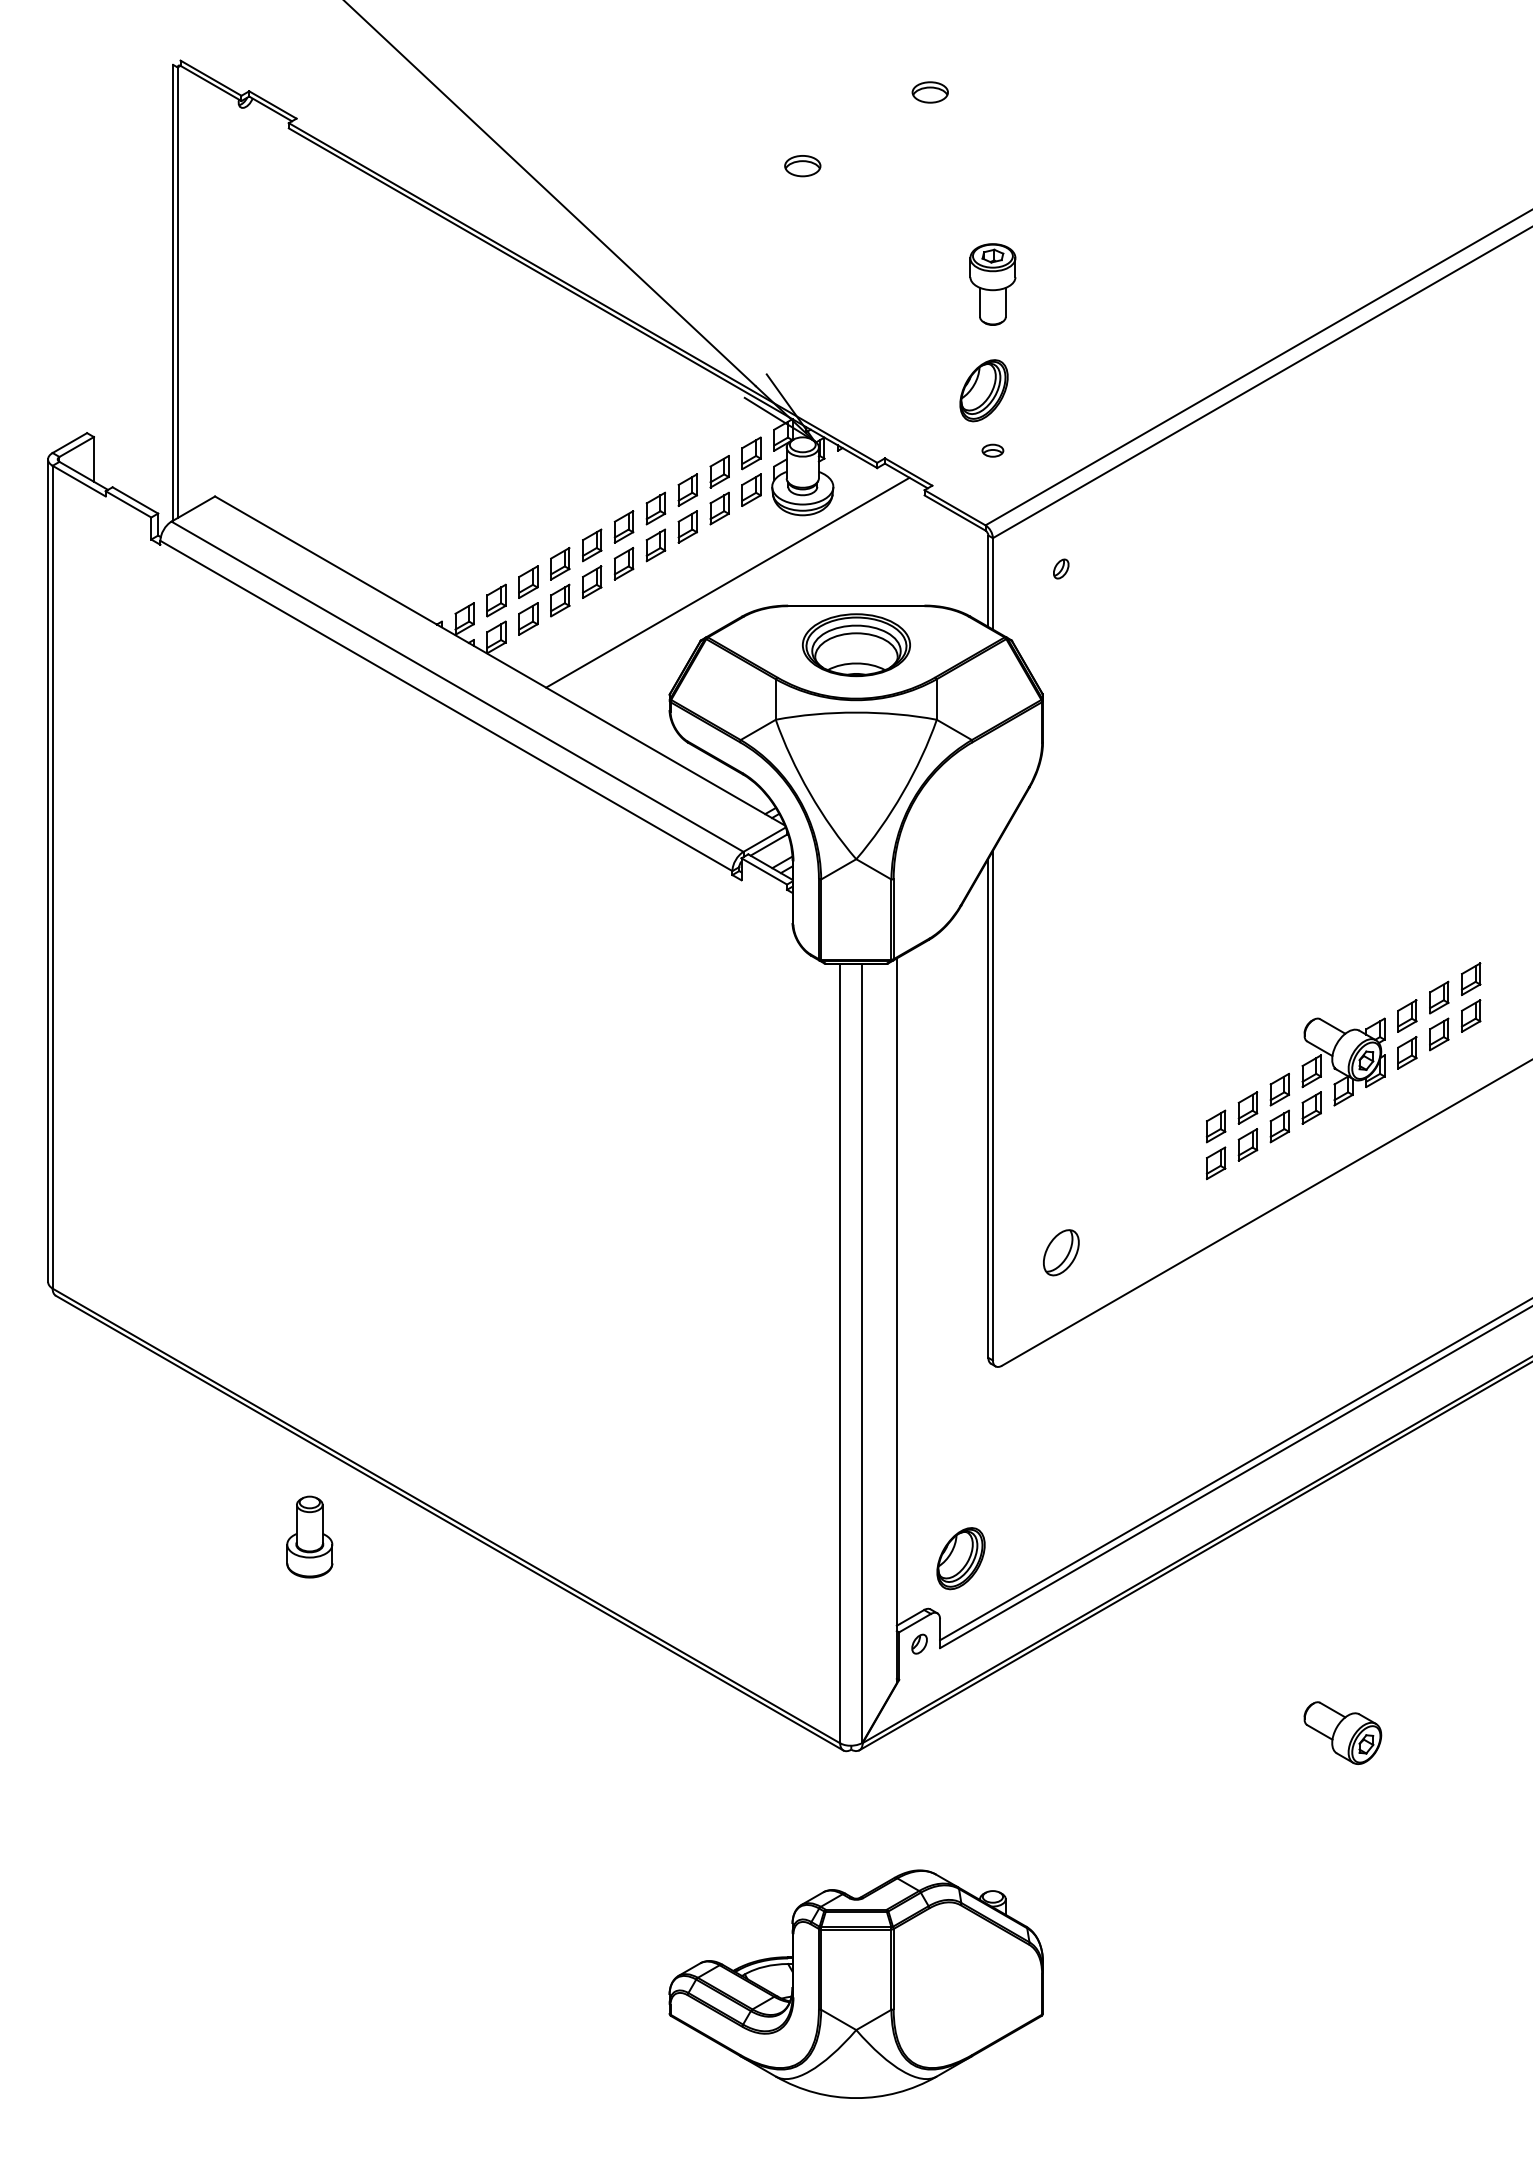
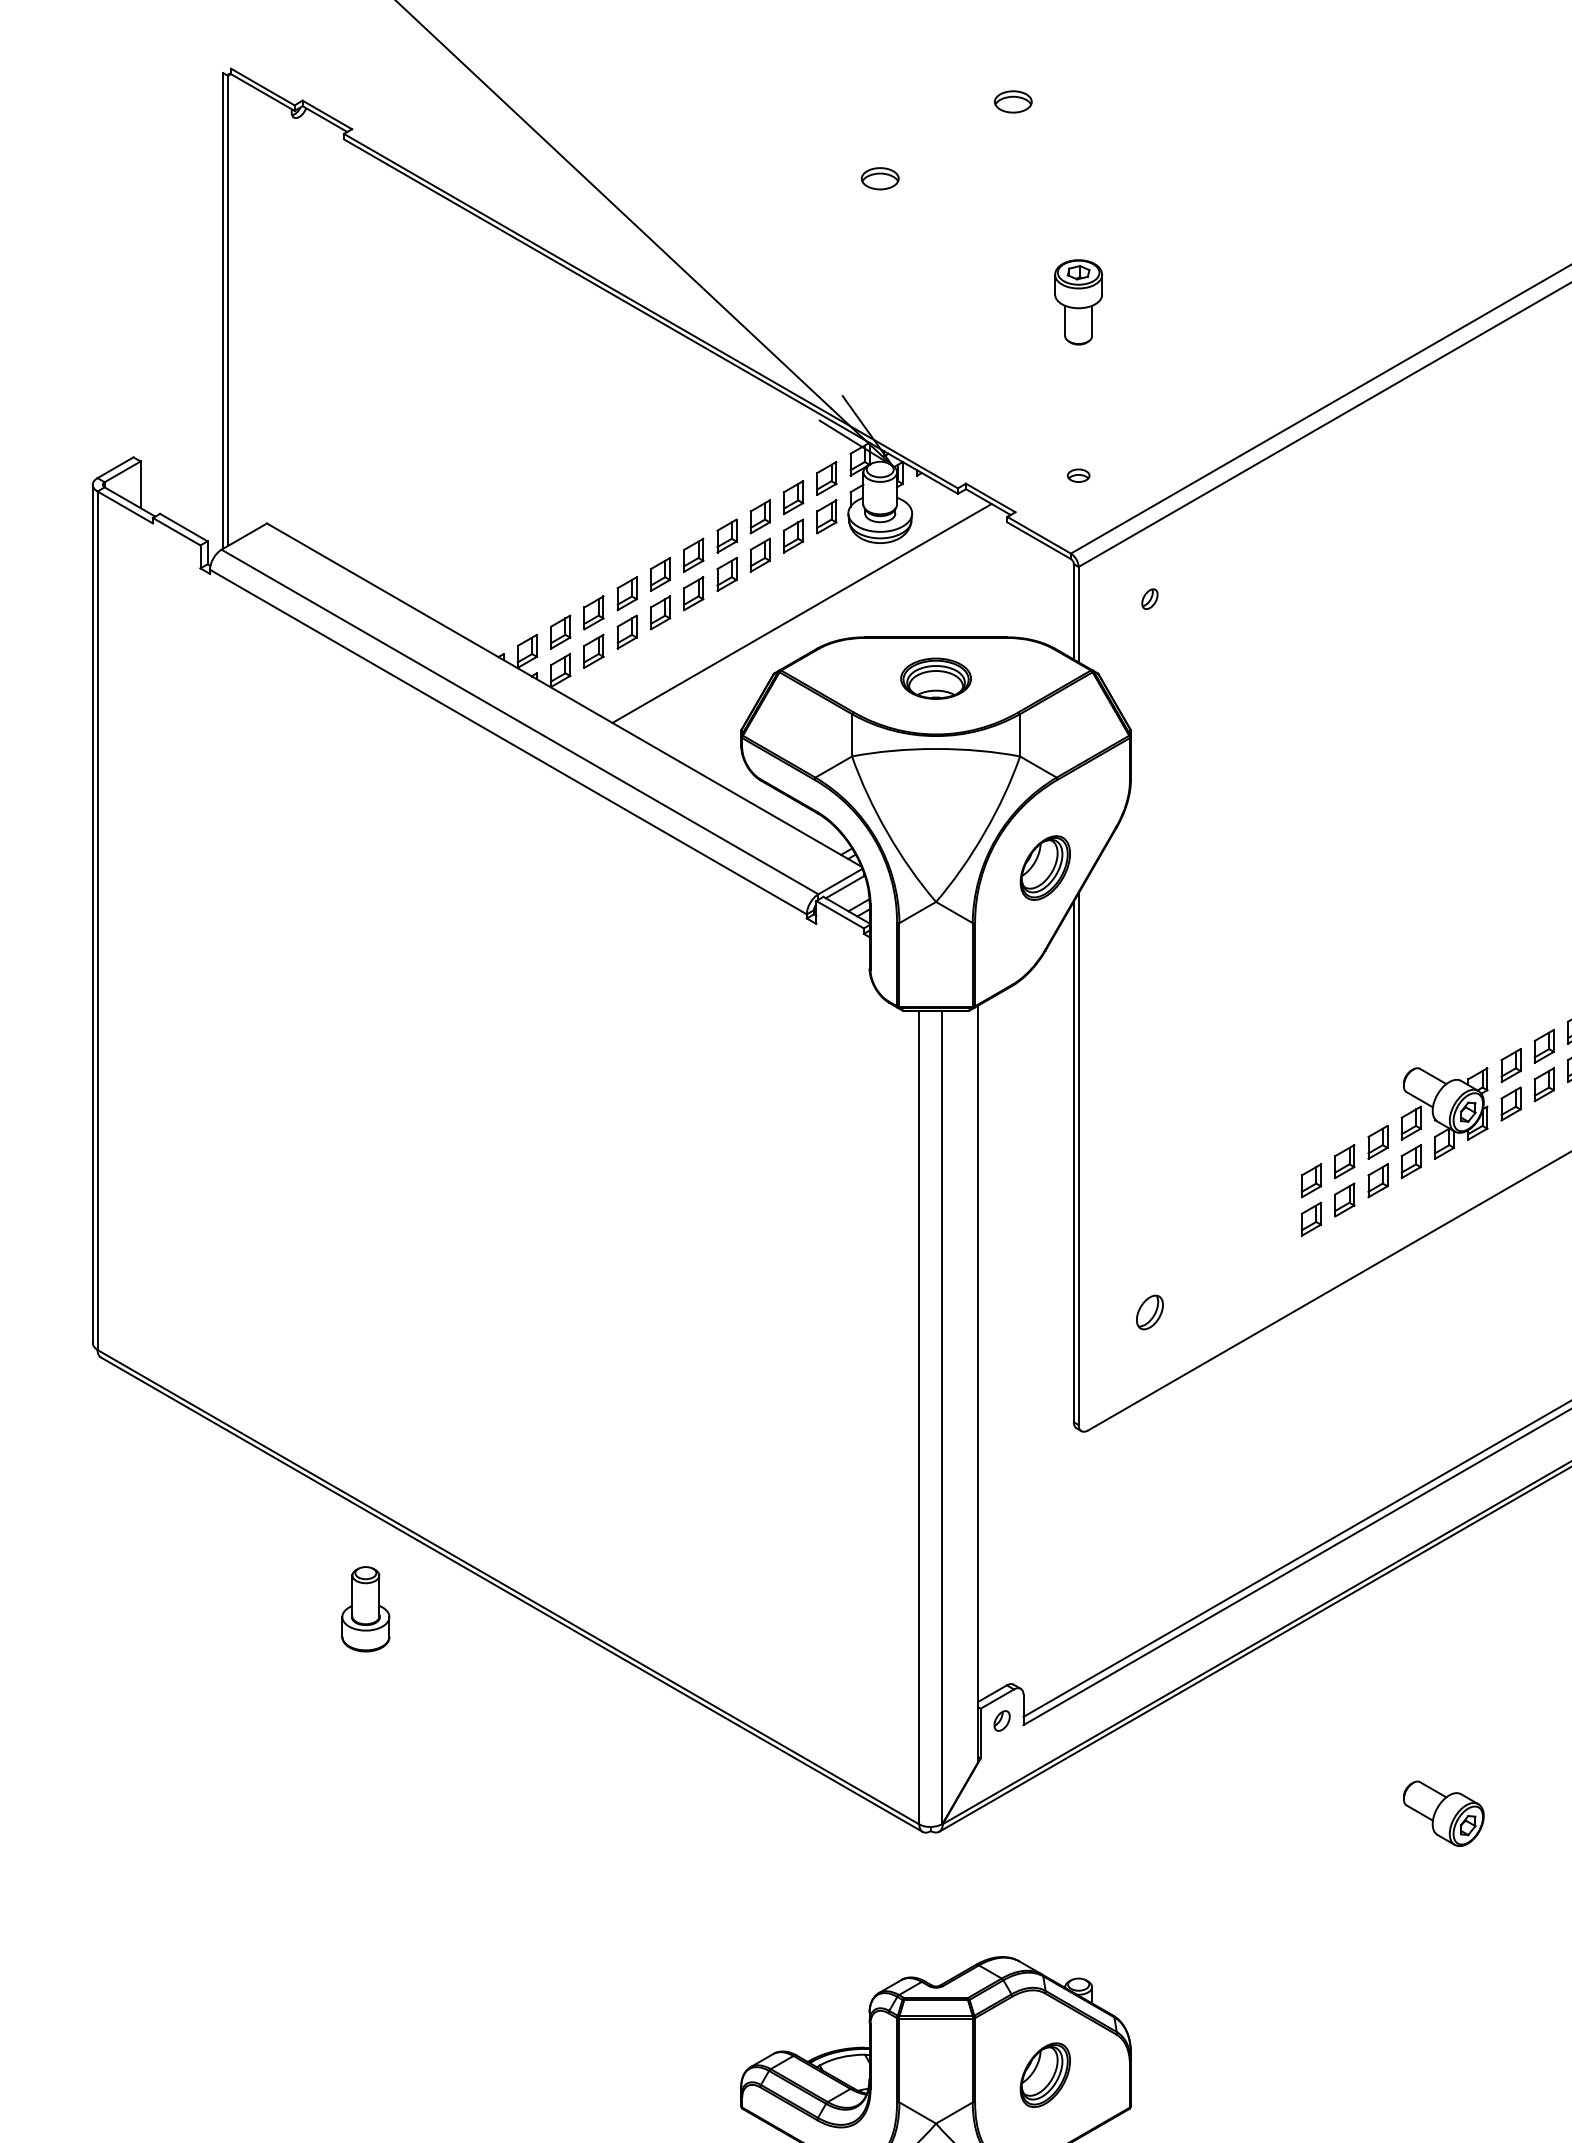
part: (983, 390) -> (1044, 867), moved
part: (855, 645) -> (935, 678), size x0.62
part: (1060, 1252) -> (1149, 1312), size x0.71
part: (960, 1558) -> (1044, 2075), moved

